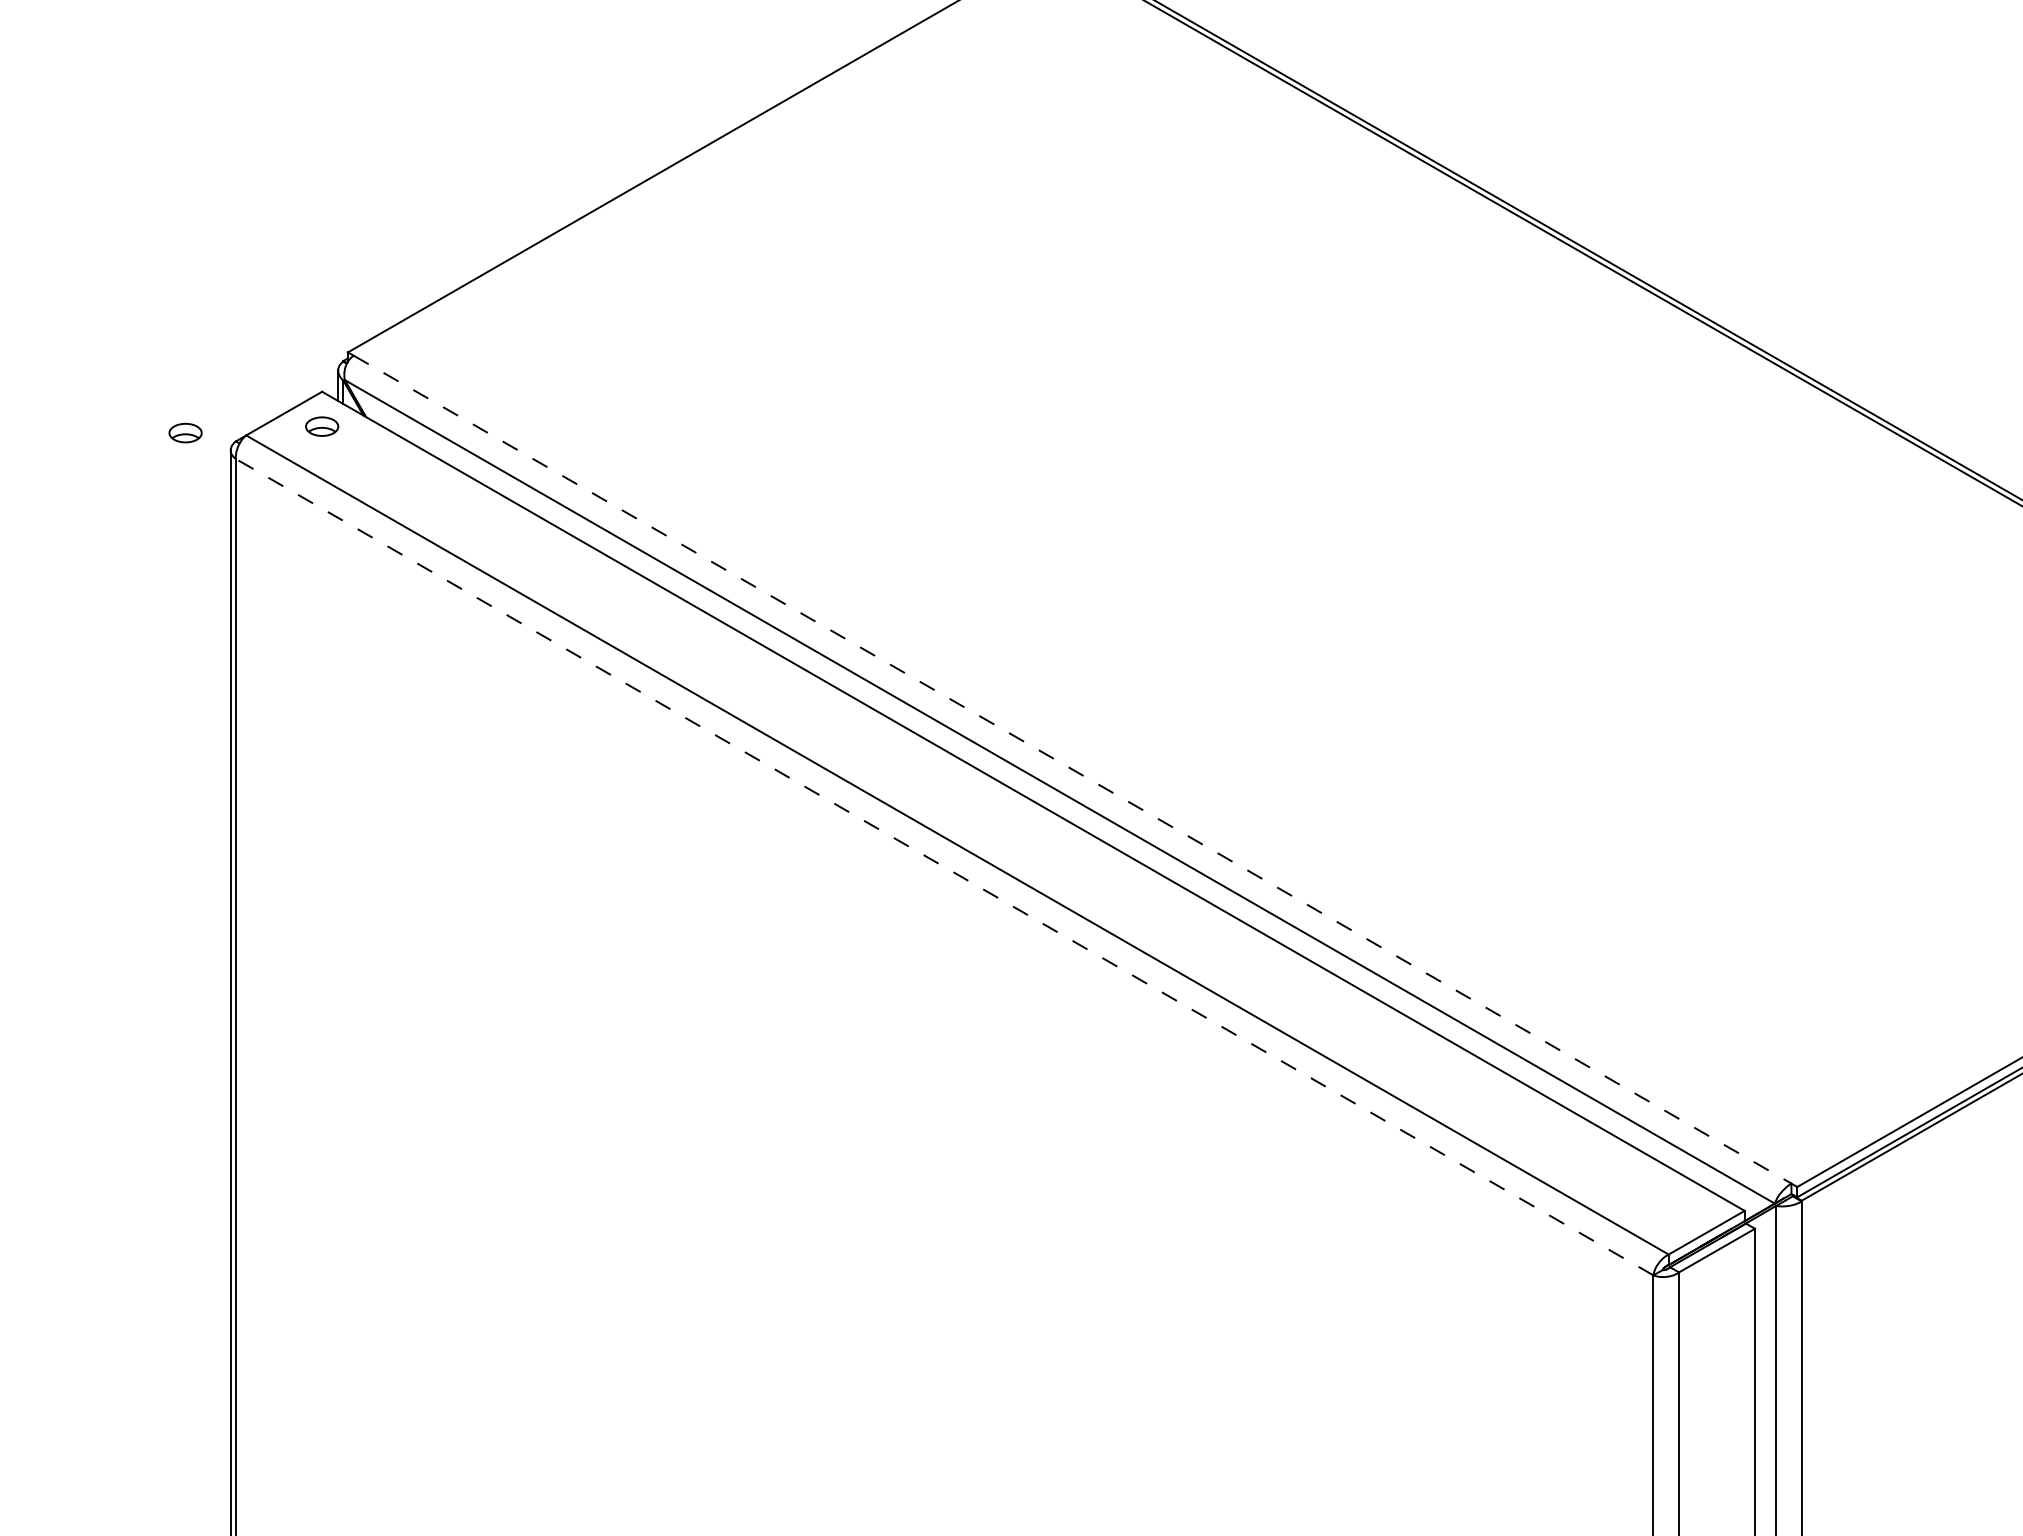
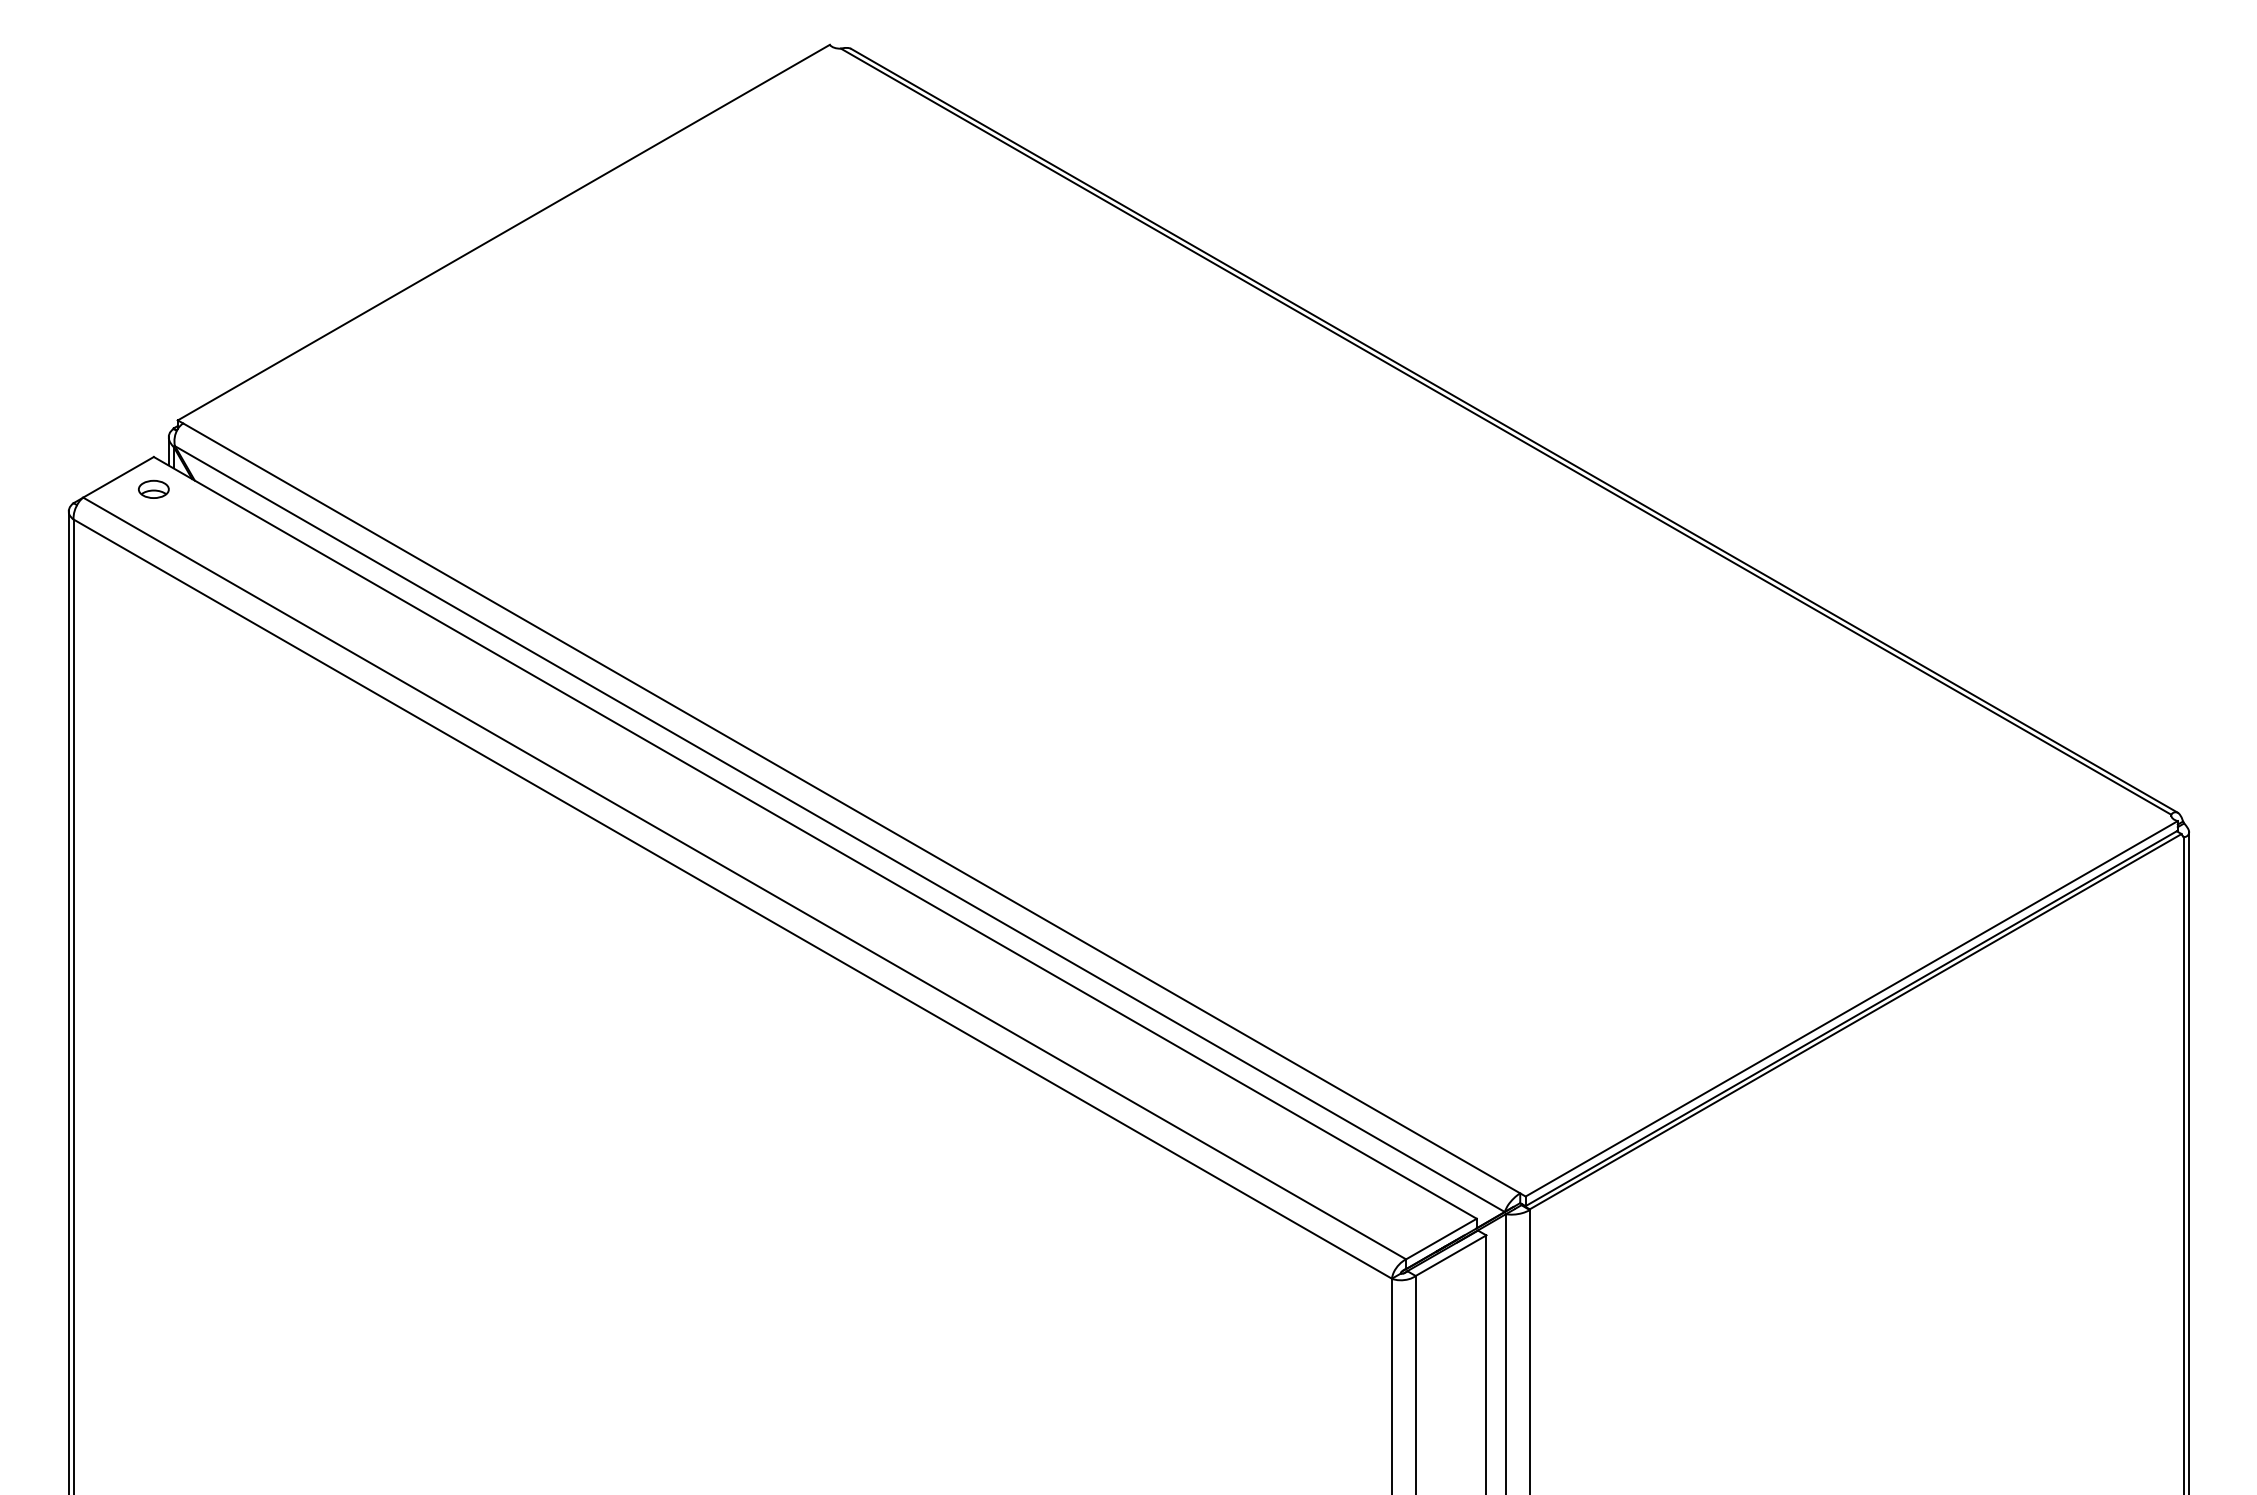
part: (185, 432) -> (26, 494), removed
line: (1073, 769) -> (852, 808), dashed -> solid
line: (944, 867) -> (732, 899), dashed -> solid

